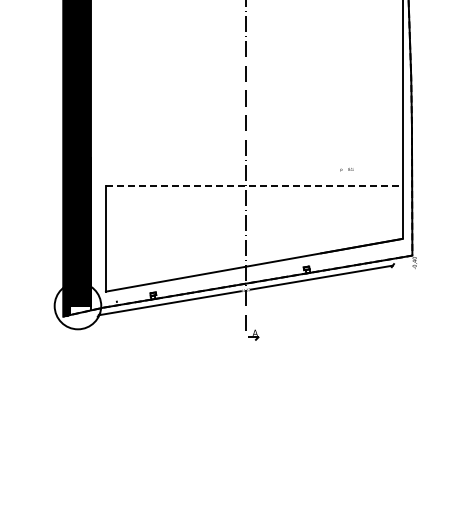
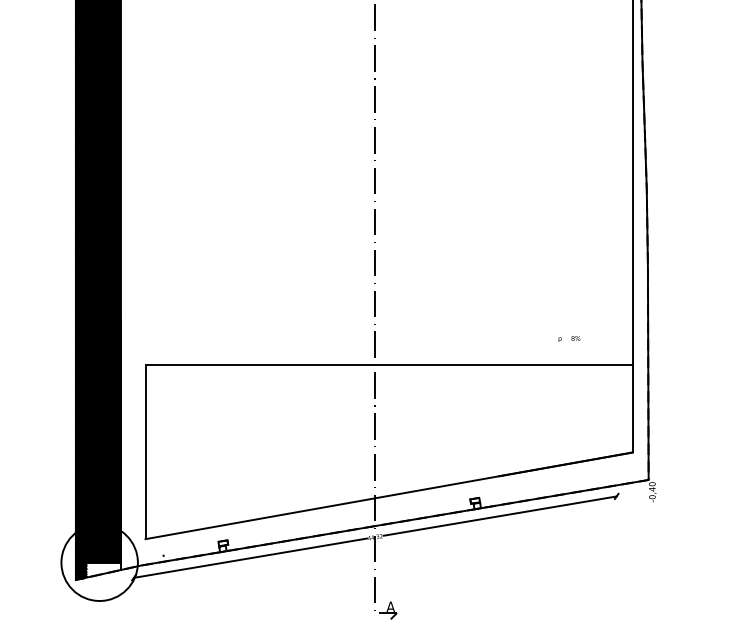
text: (346, 169) -> (568, 338), moved
line: (254, 185) -> (389, 364), dashed -> solid

